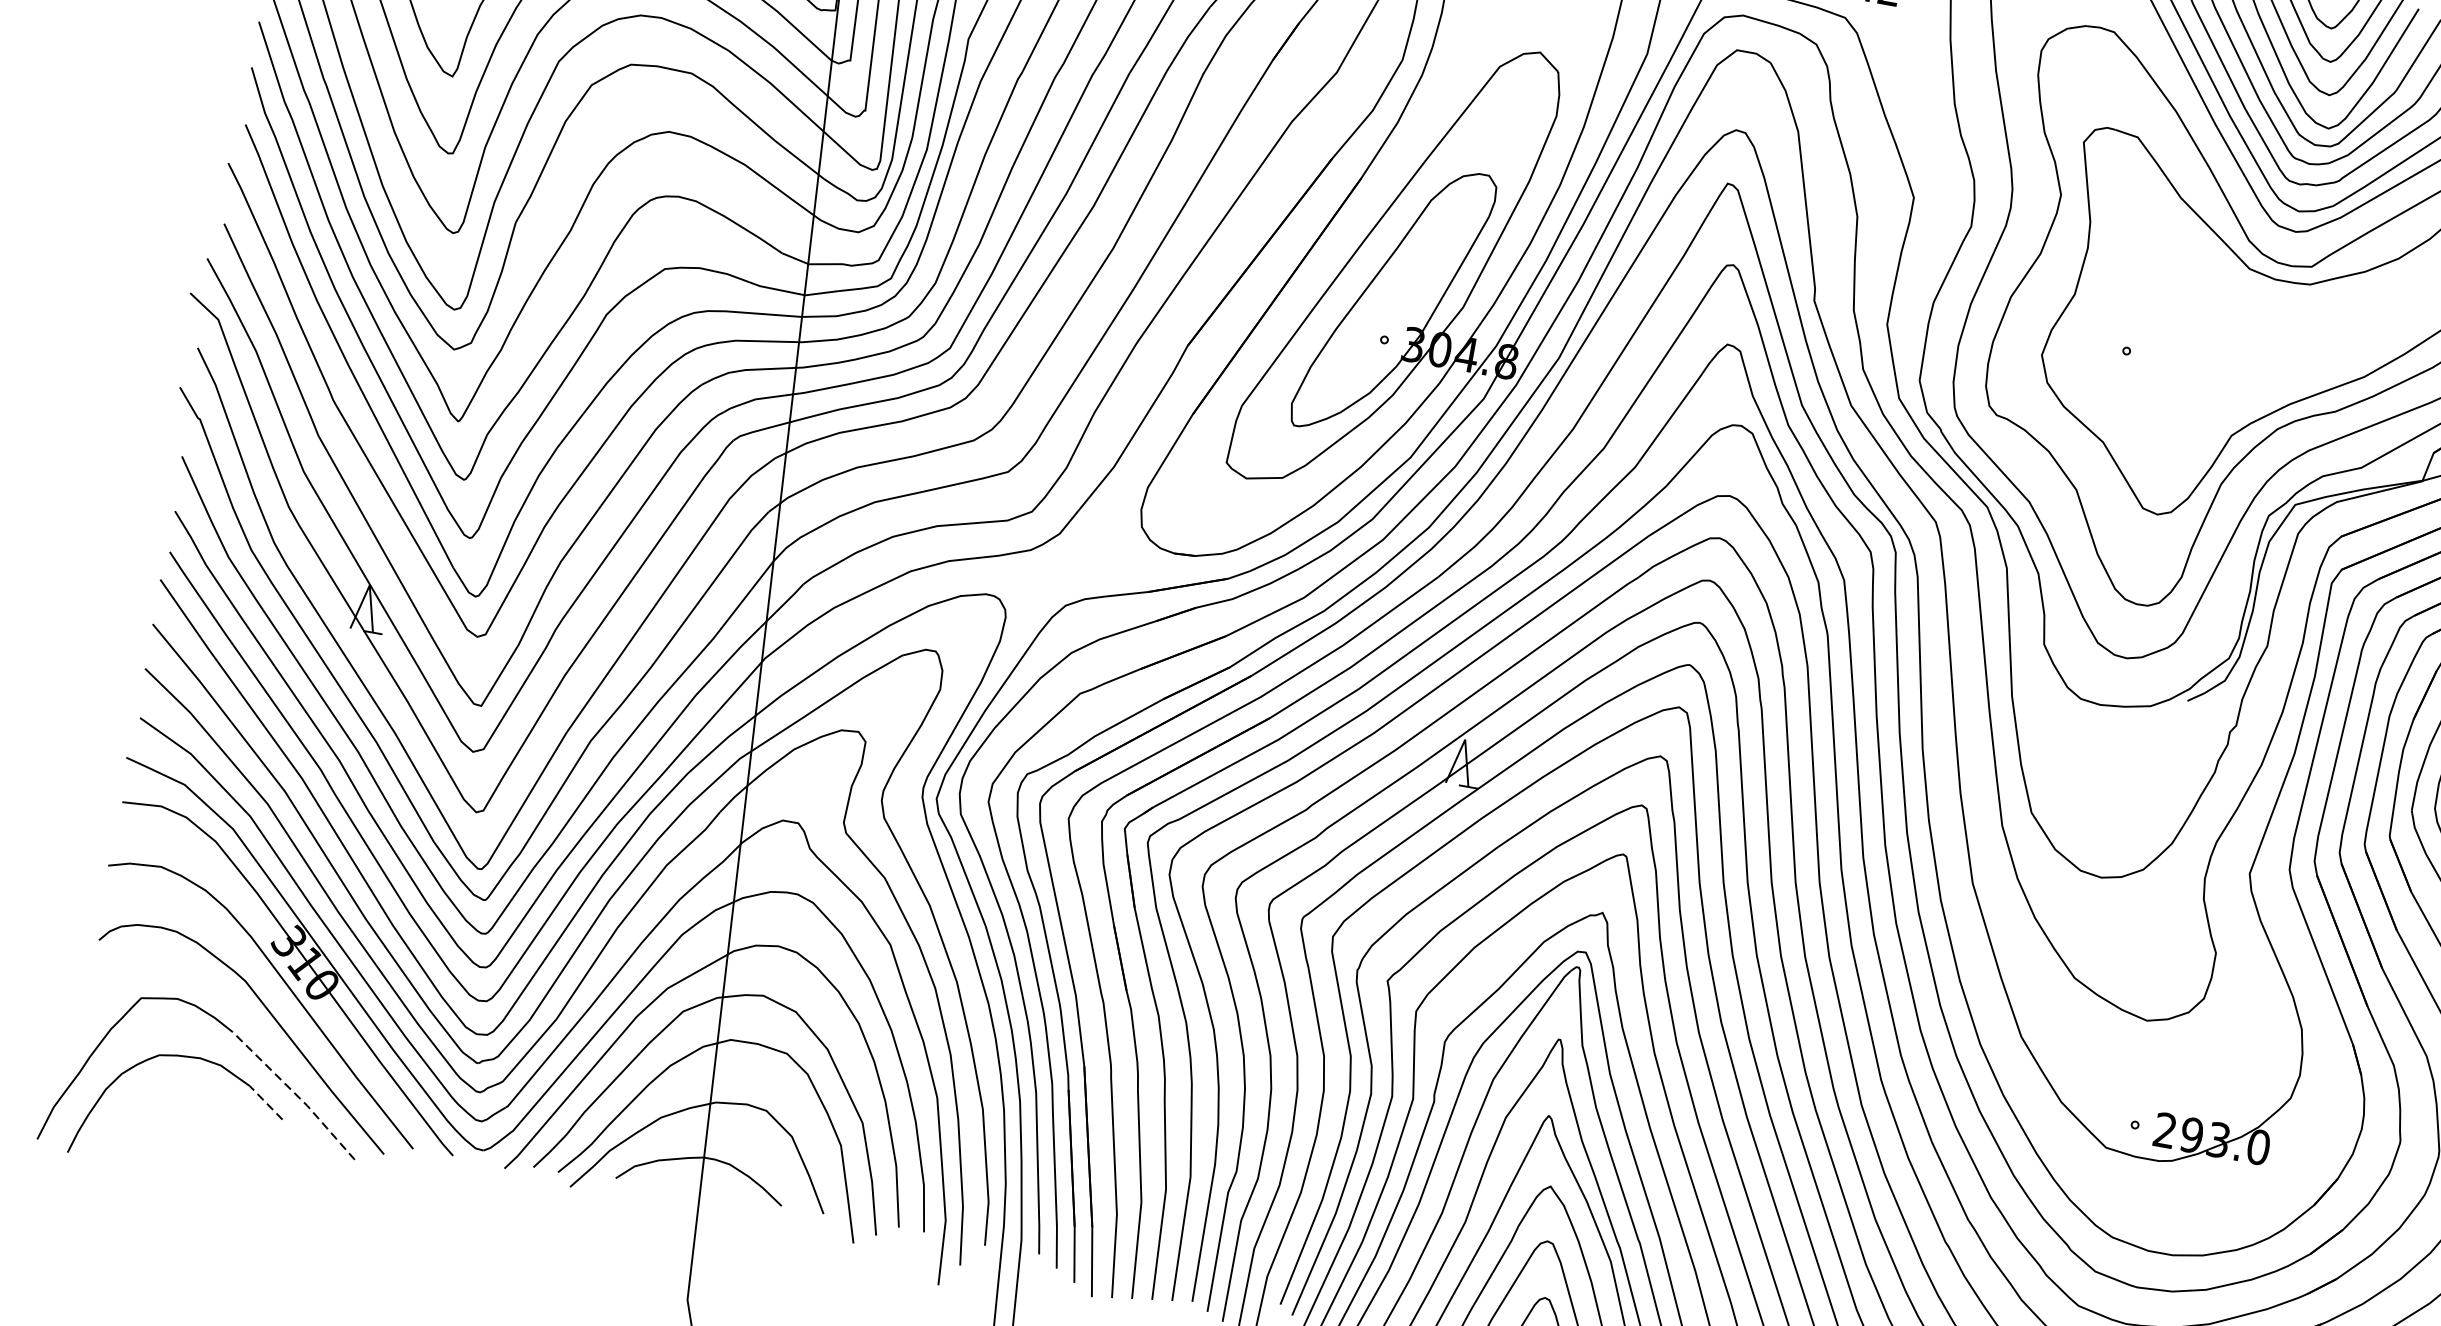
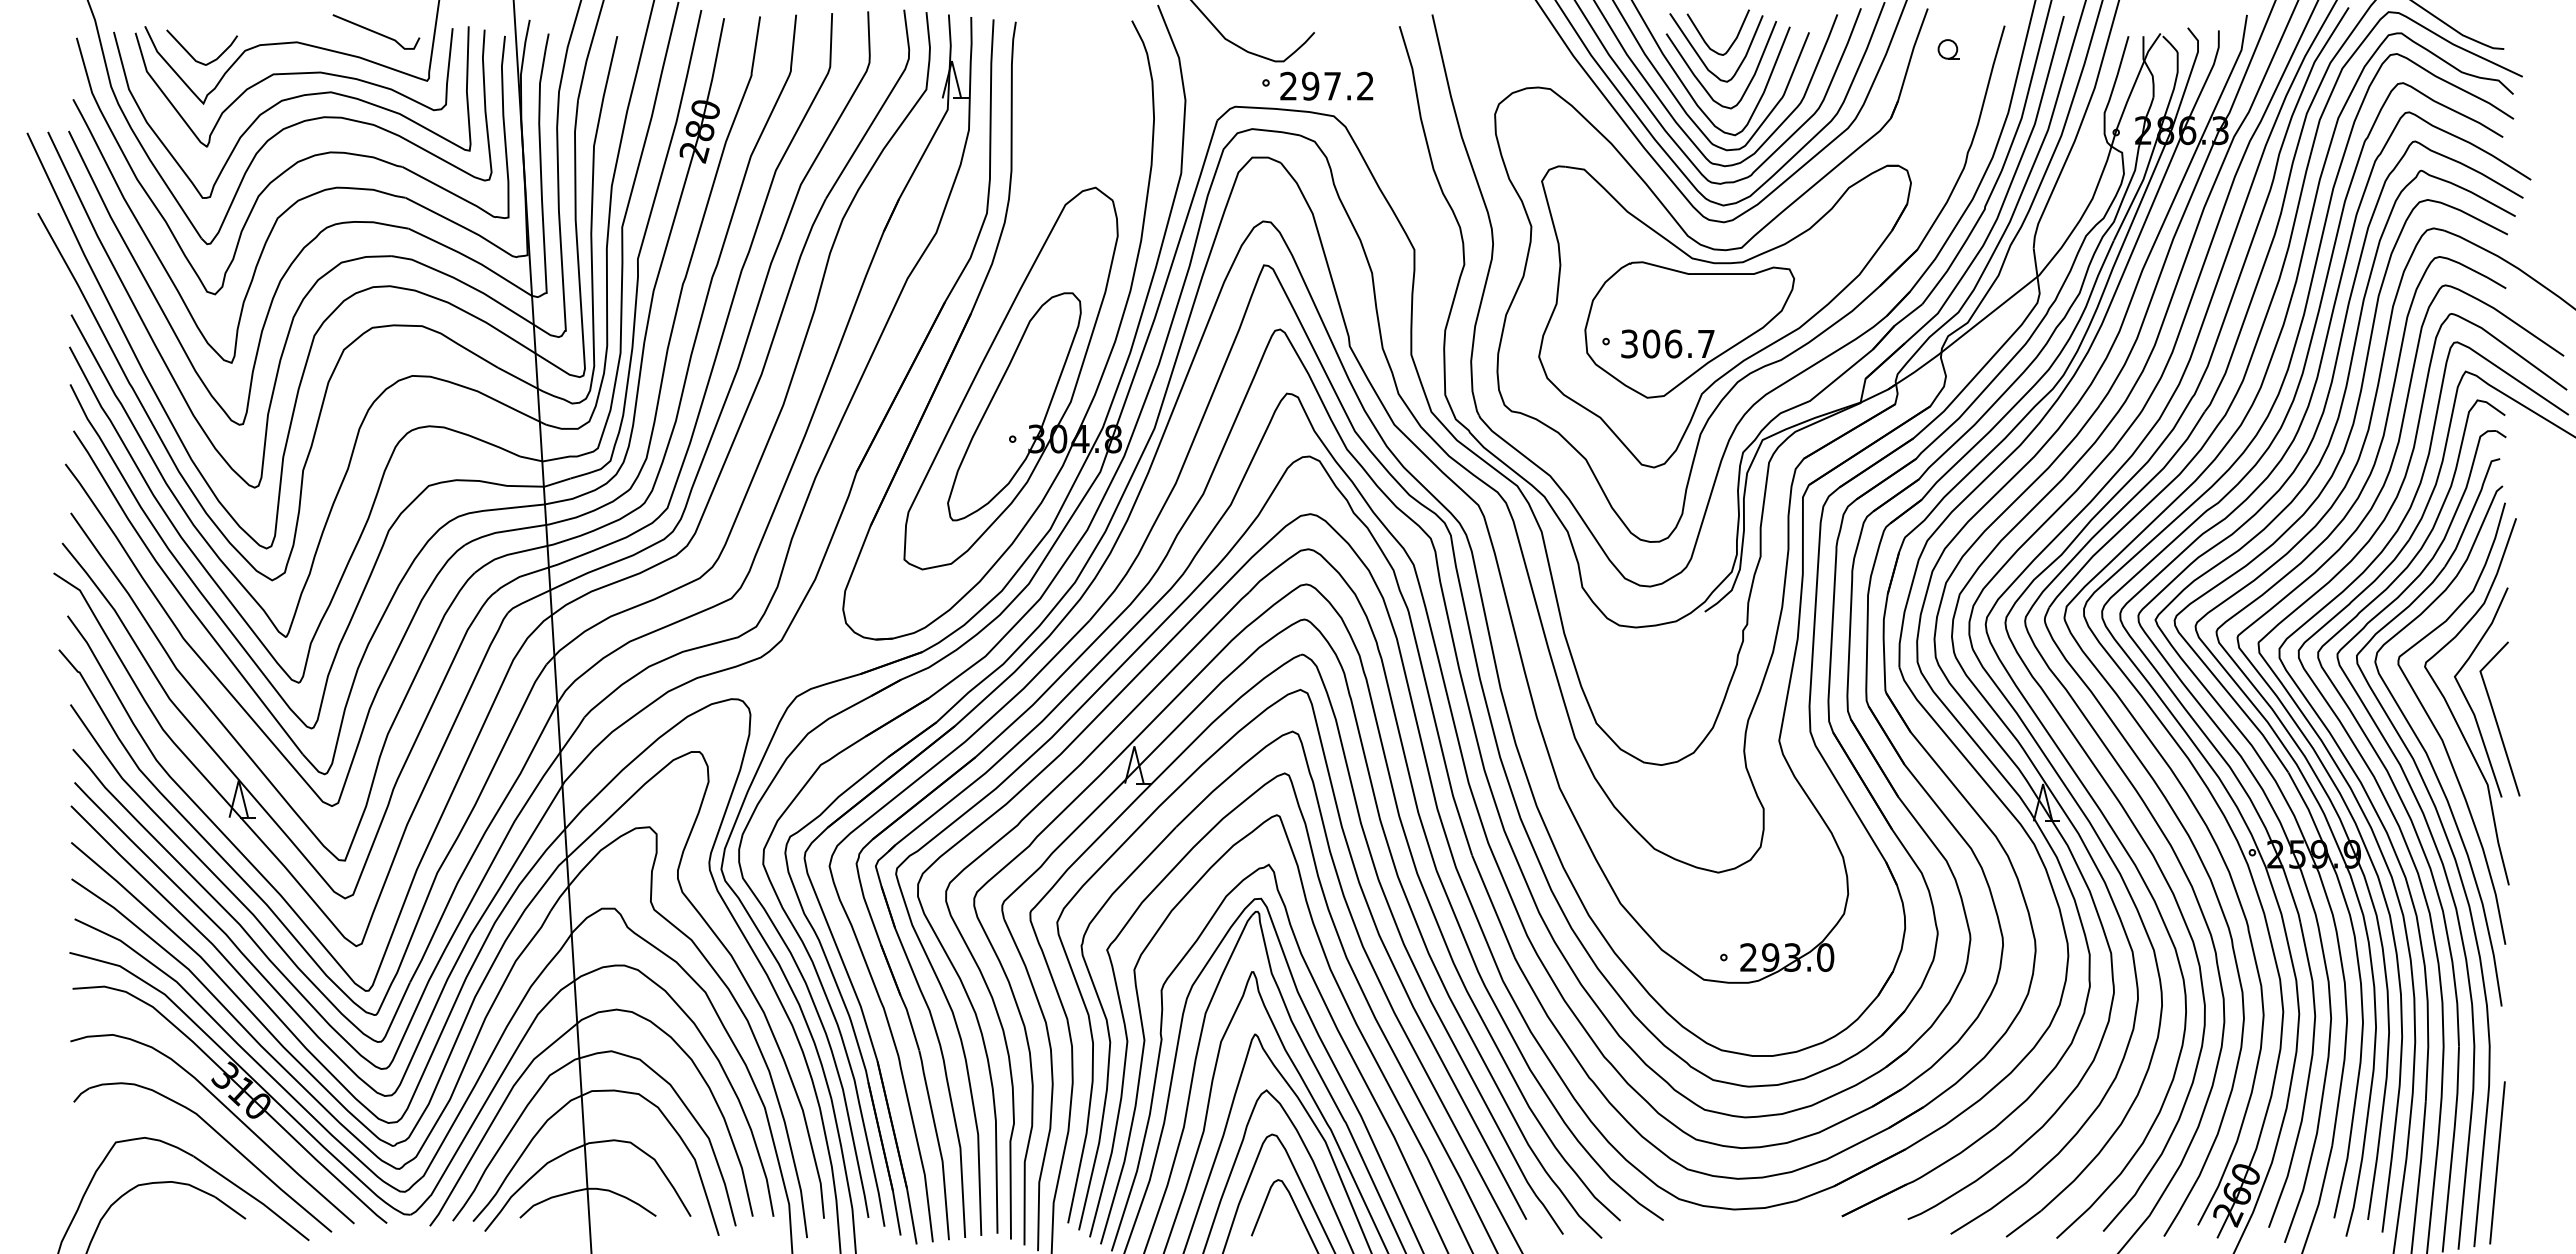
part: (2230, 354) -> (1689, 329), added
line: (295, 1093) -> (252, 1196), dashed -> solid
line: (266, 1102) -> (230, 1207), dashed -> solid

